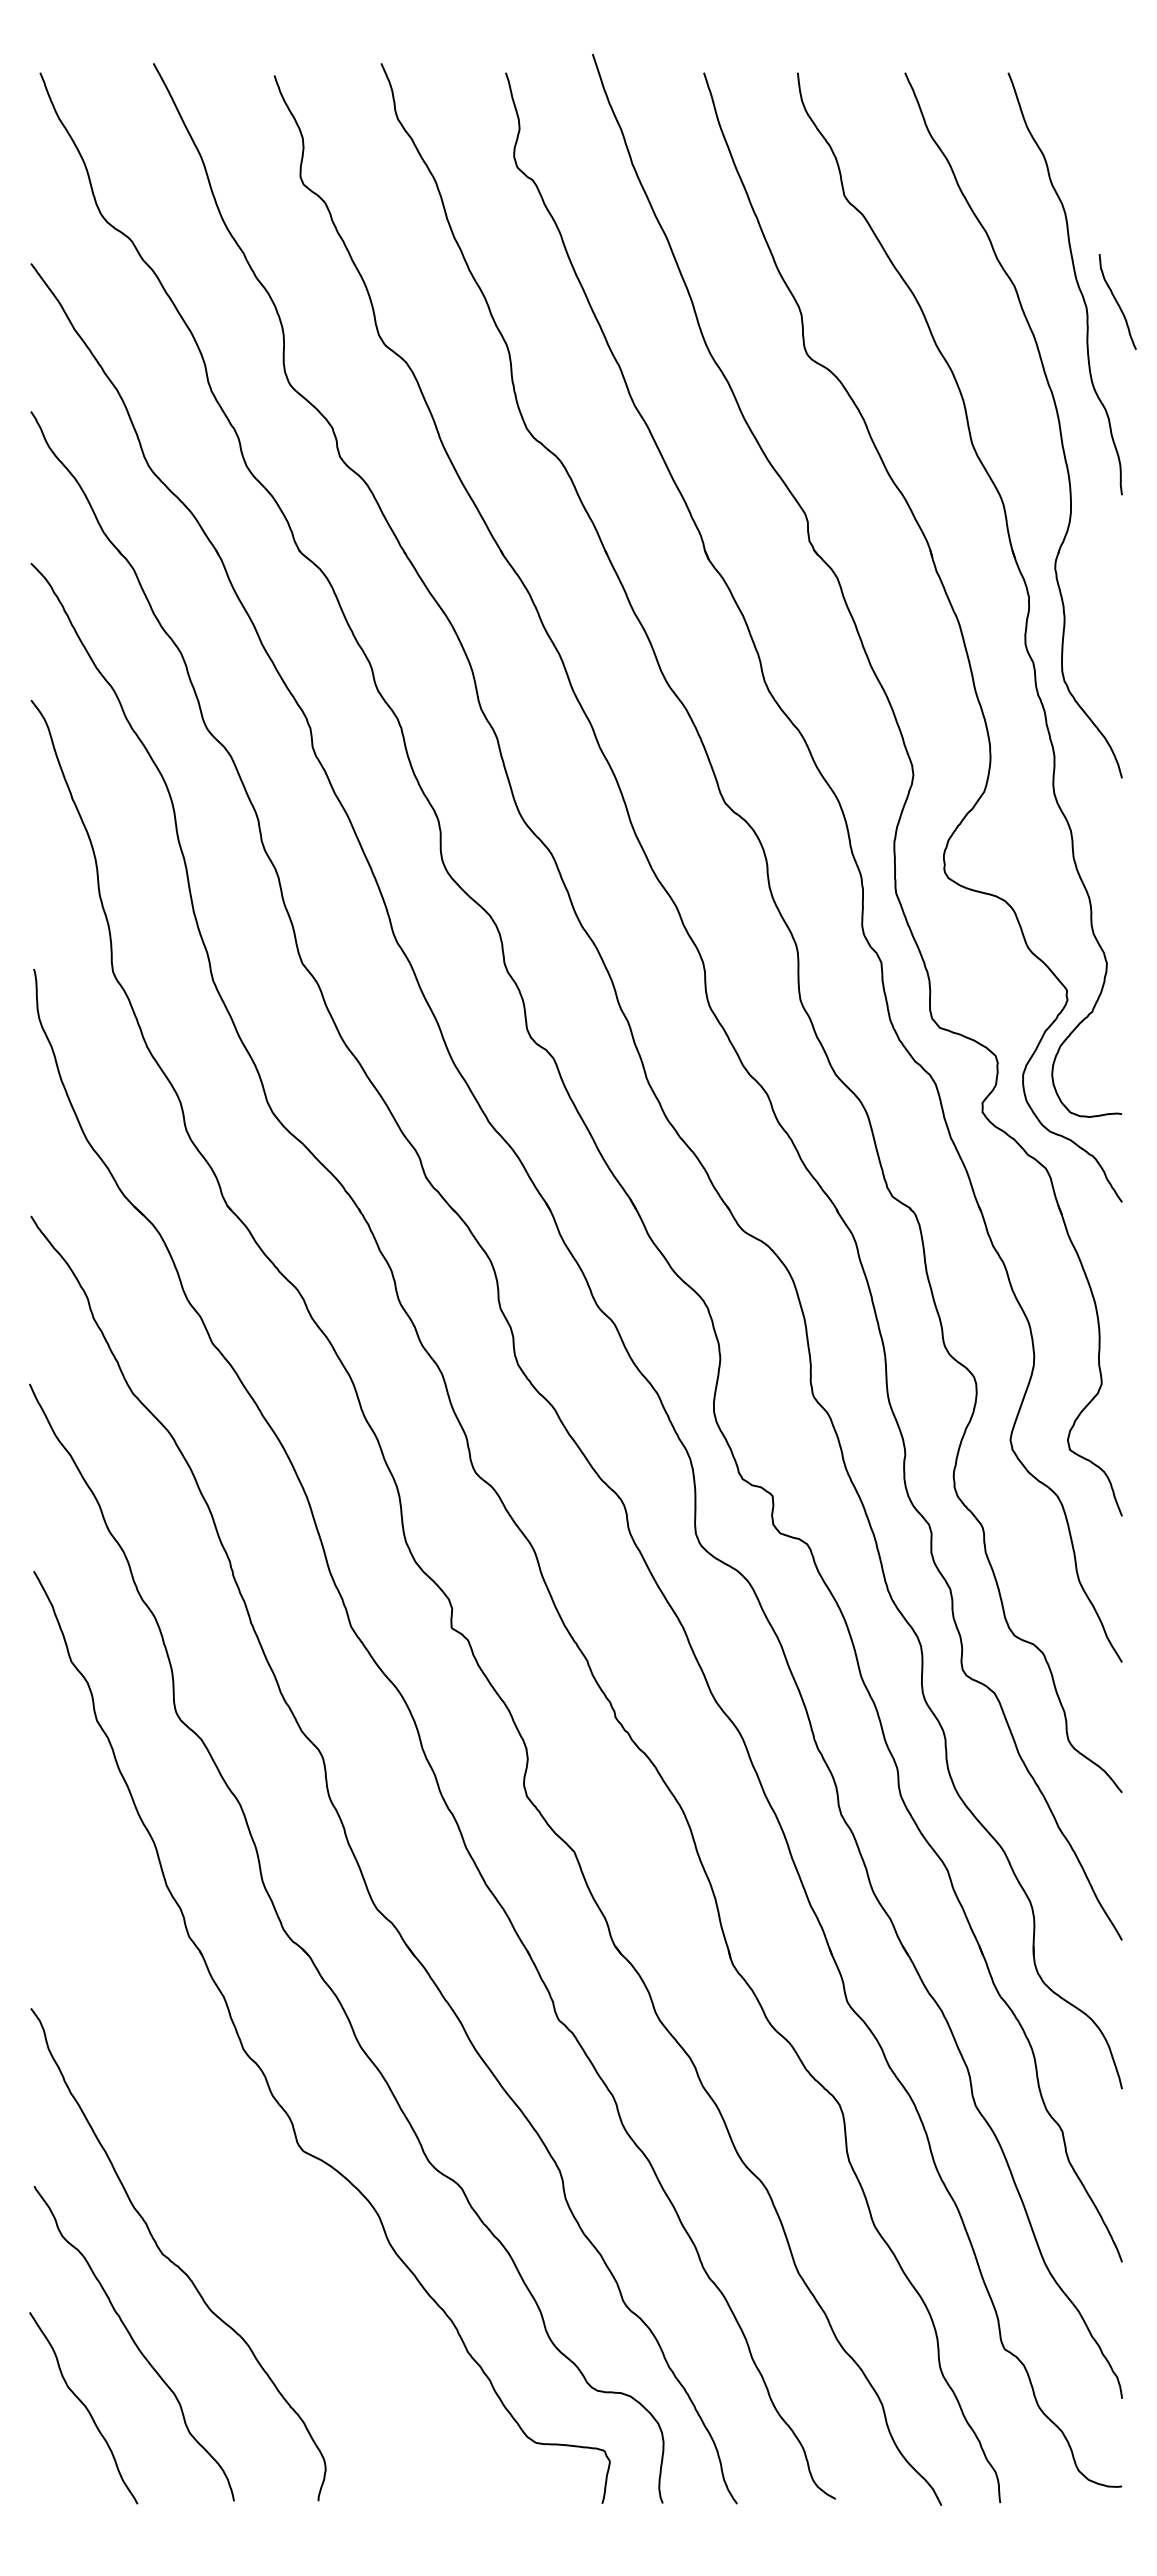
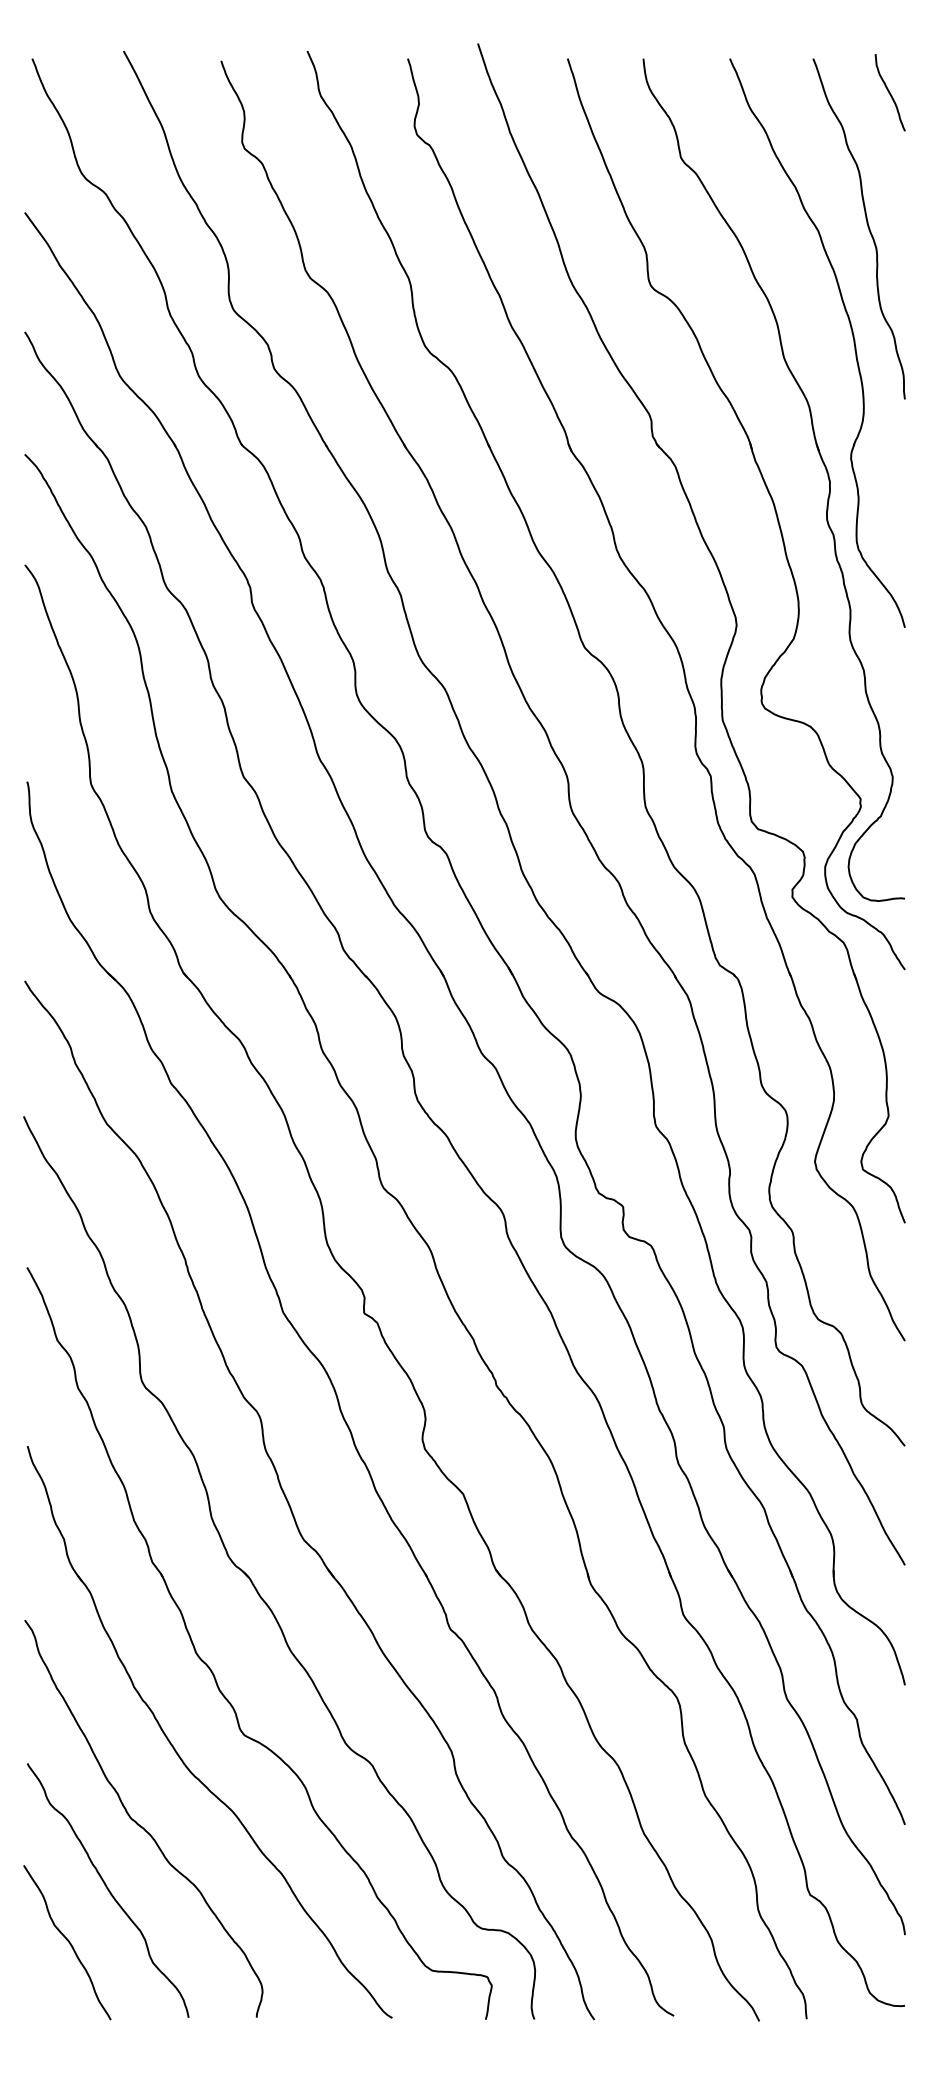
curve: (1117, 301) -> (890, 92), moved
part: (220, 2172) -> (177, 1752), added

